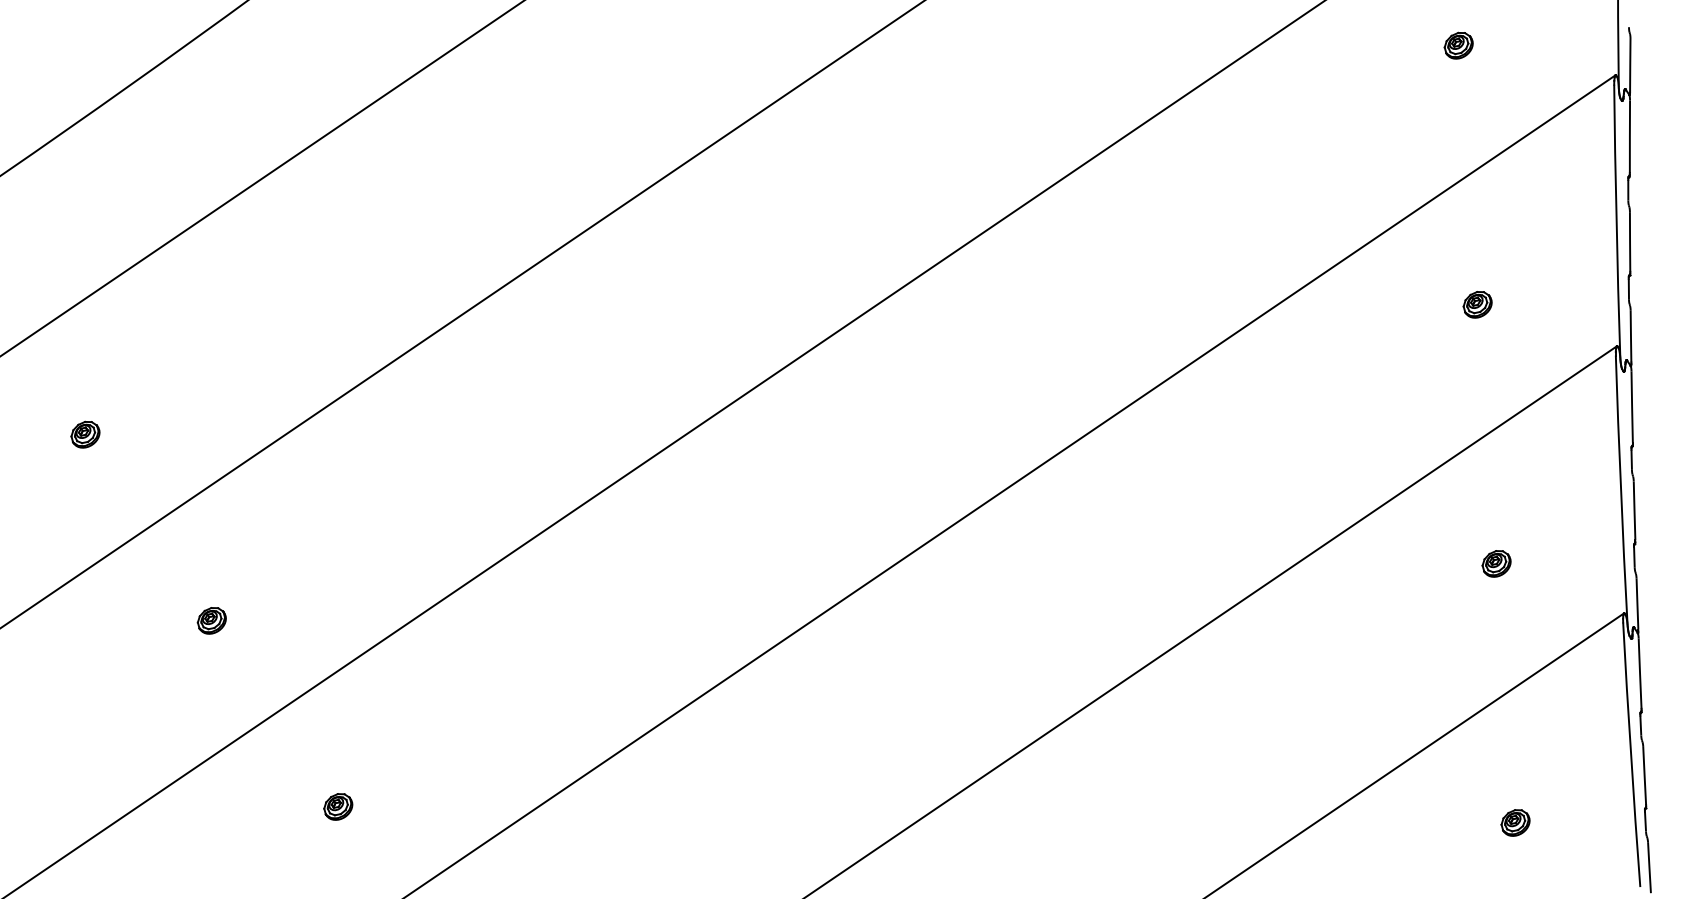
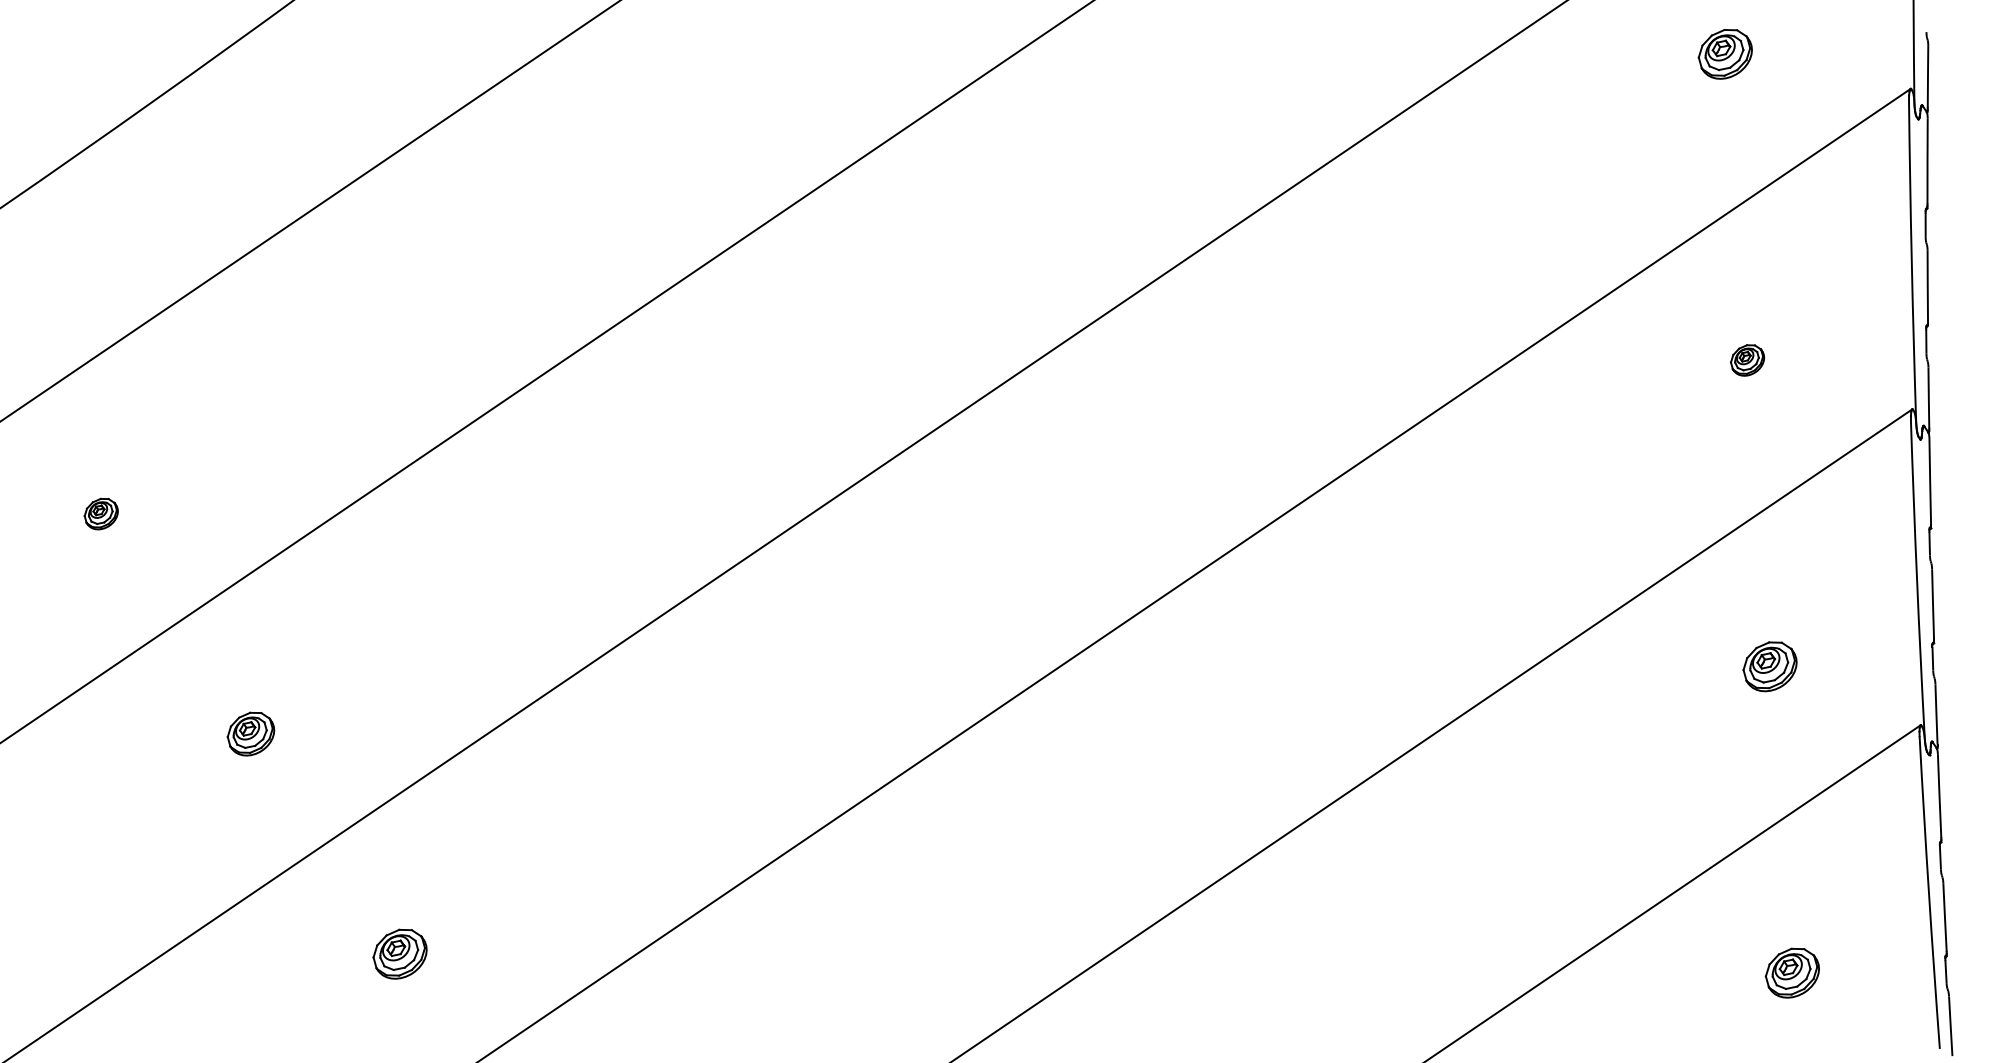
part: (1458, 45) -> (1724, 53), size x1.6
part: (1496, 563) -> (1769, 666), size x1.6
part: (211, 620) -> (250, 733), size x1.4
part: (338, 806) -> (400, 953), size x1.6
part: (1515, 822) -> (1792, 972), size x1.6

